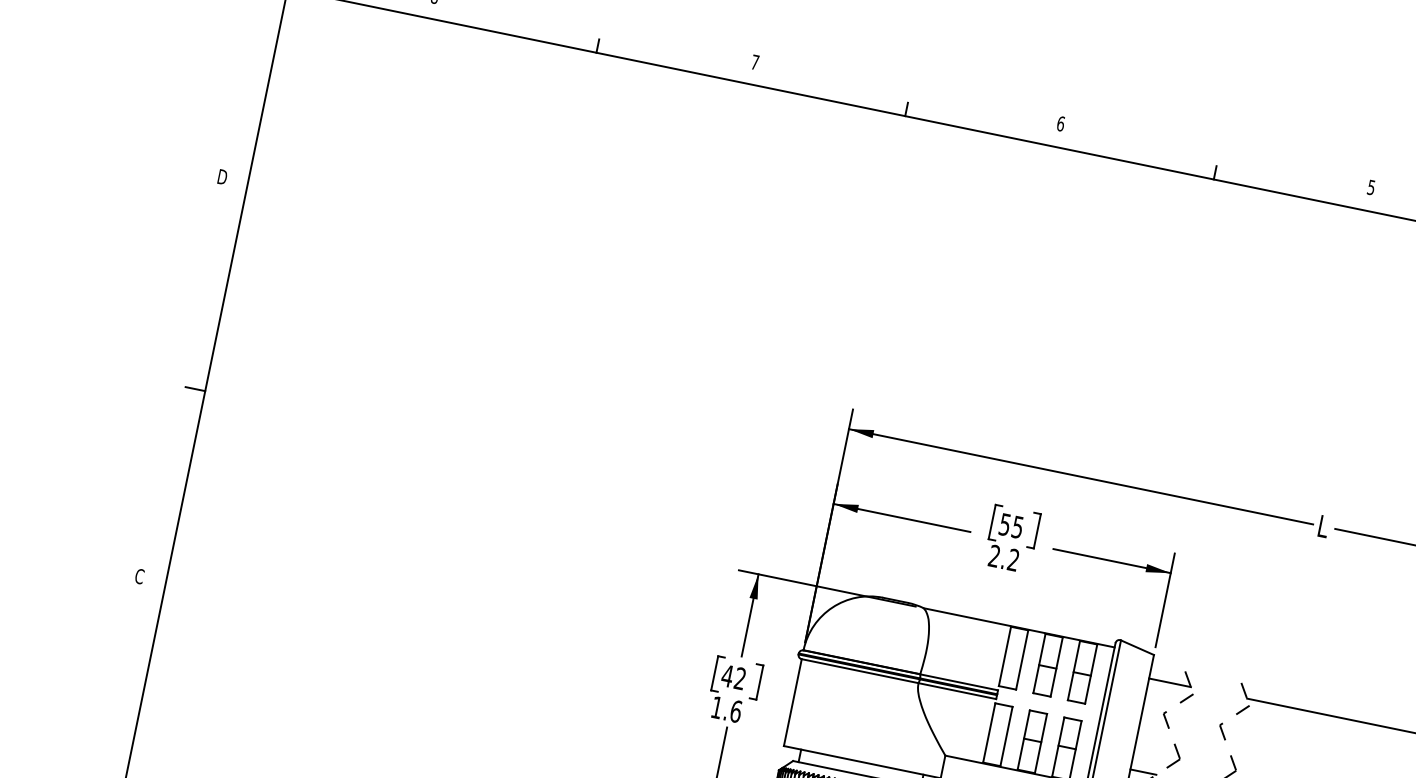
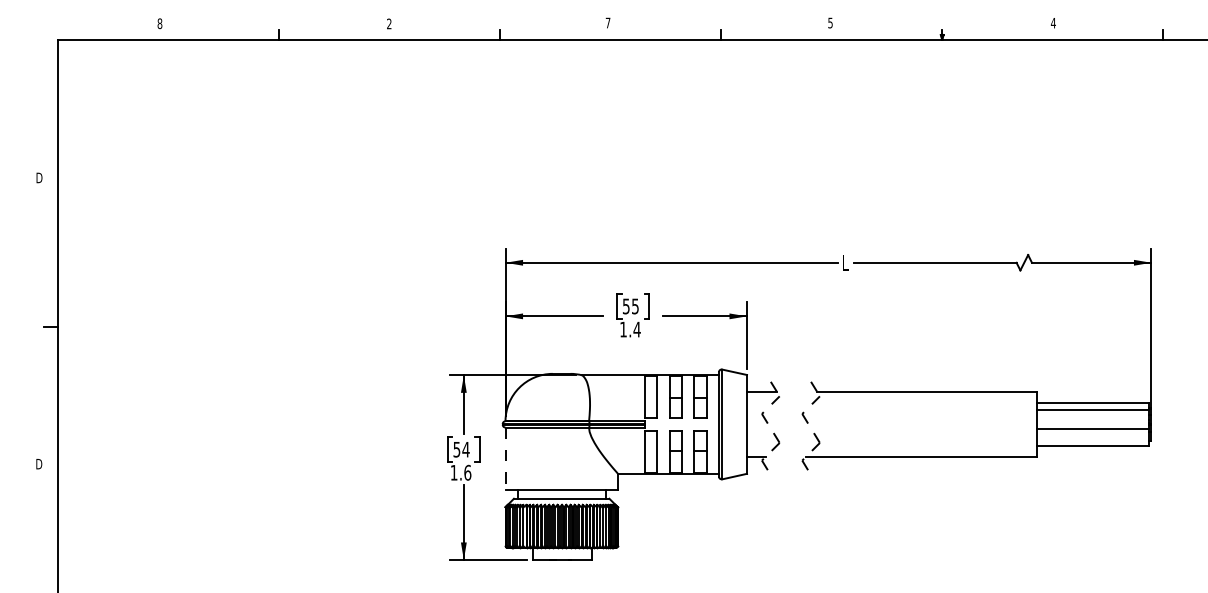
text: (755, 61) -> (389, 23), 7 -> 2
text: (1060, 122) -> (607, 22), 6 -> 7
text: (1004, 558) -> (630, 329), 2.2 -> 1.4
text: (140, 575) -> (39, 463), C -> D
text: (733, 677) -> (461, 449), 42 -> 54
line: (792, 703) -> (505, 459), solid -> dashed

